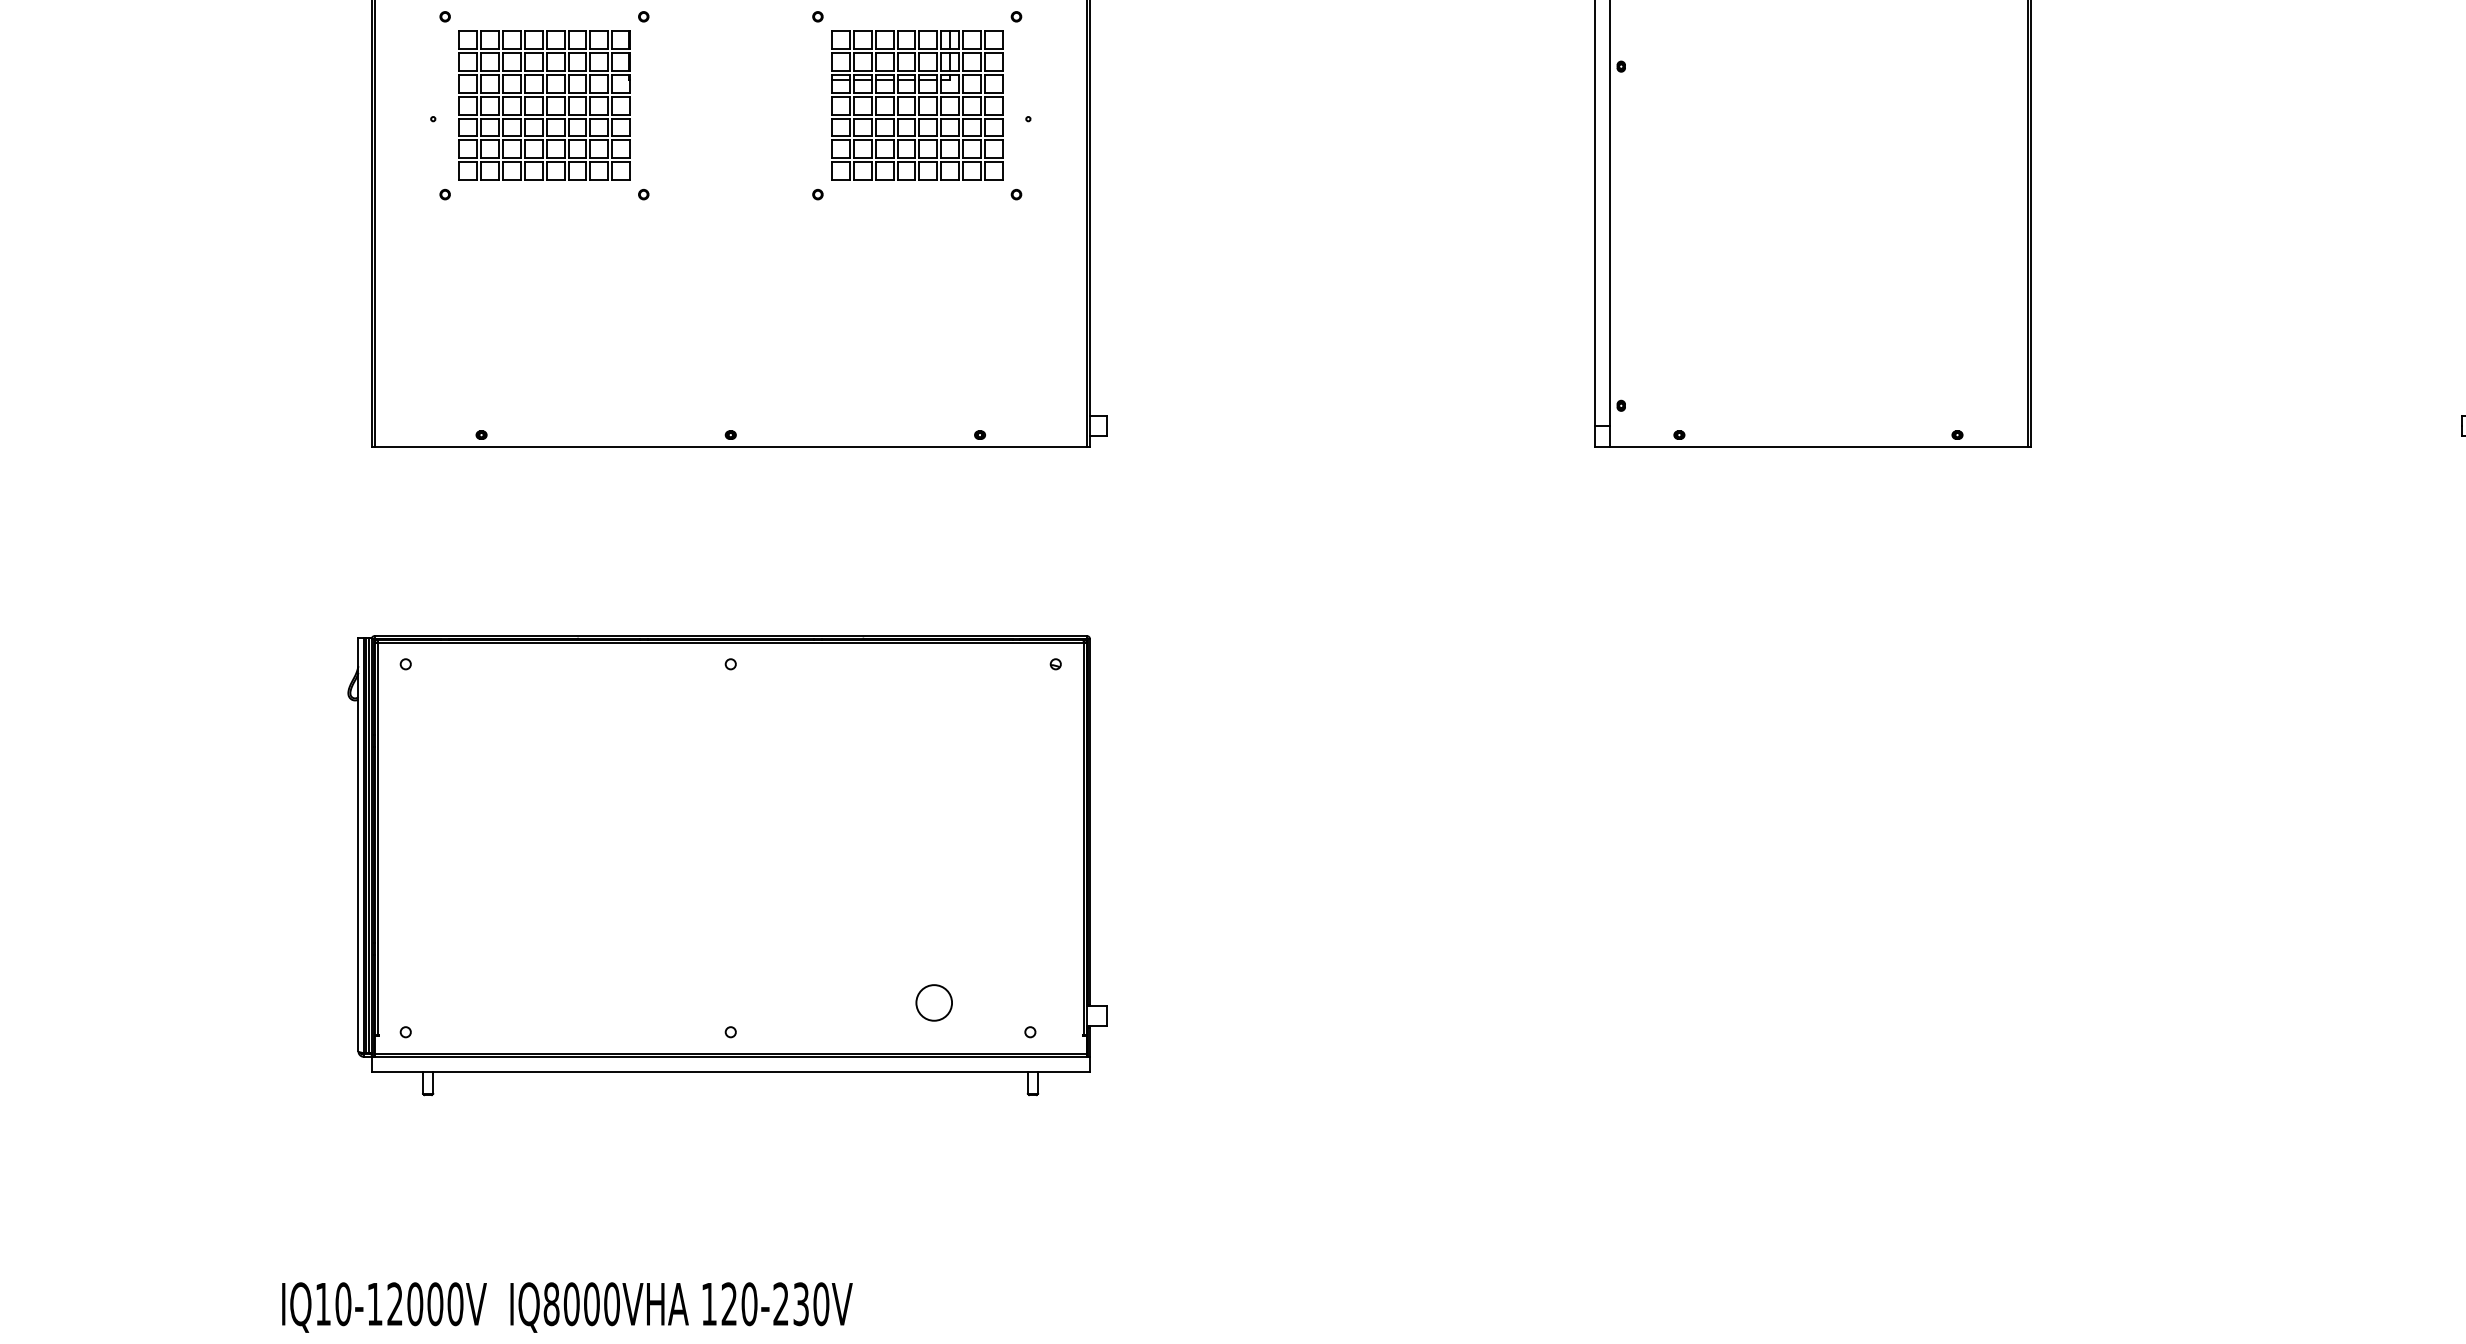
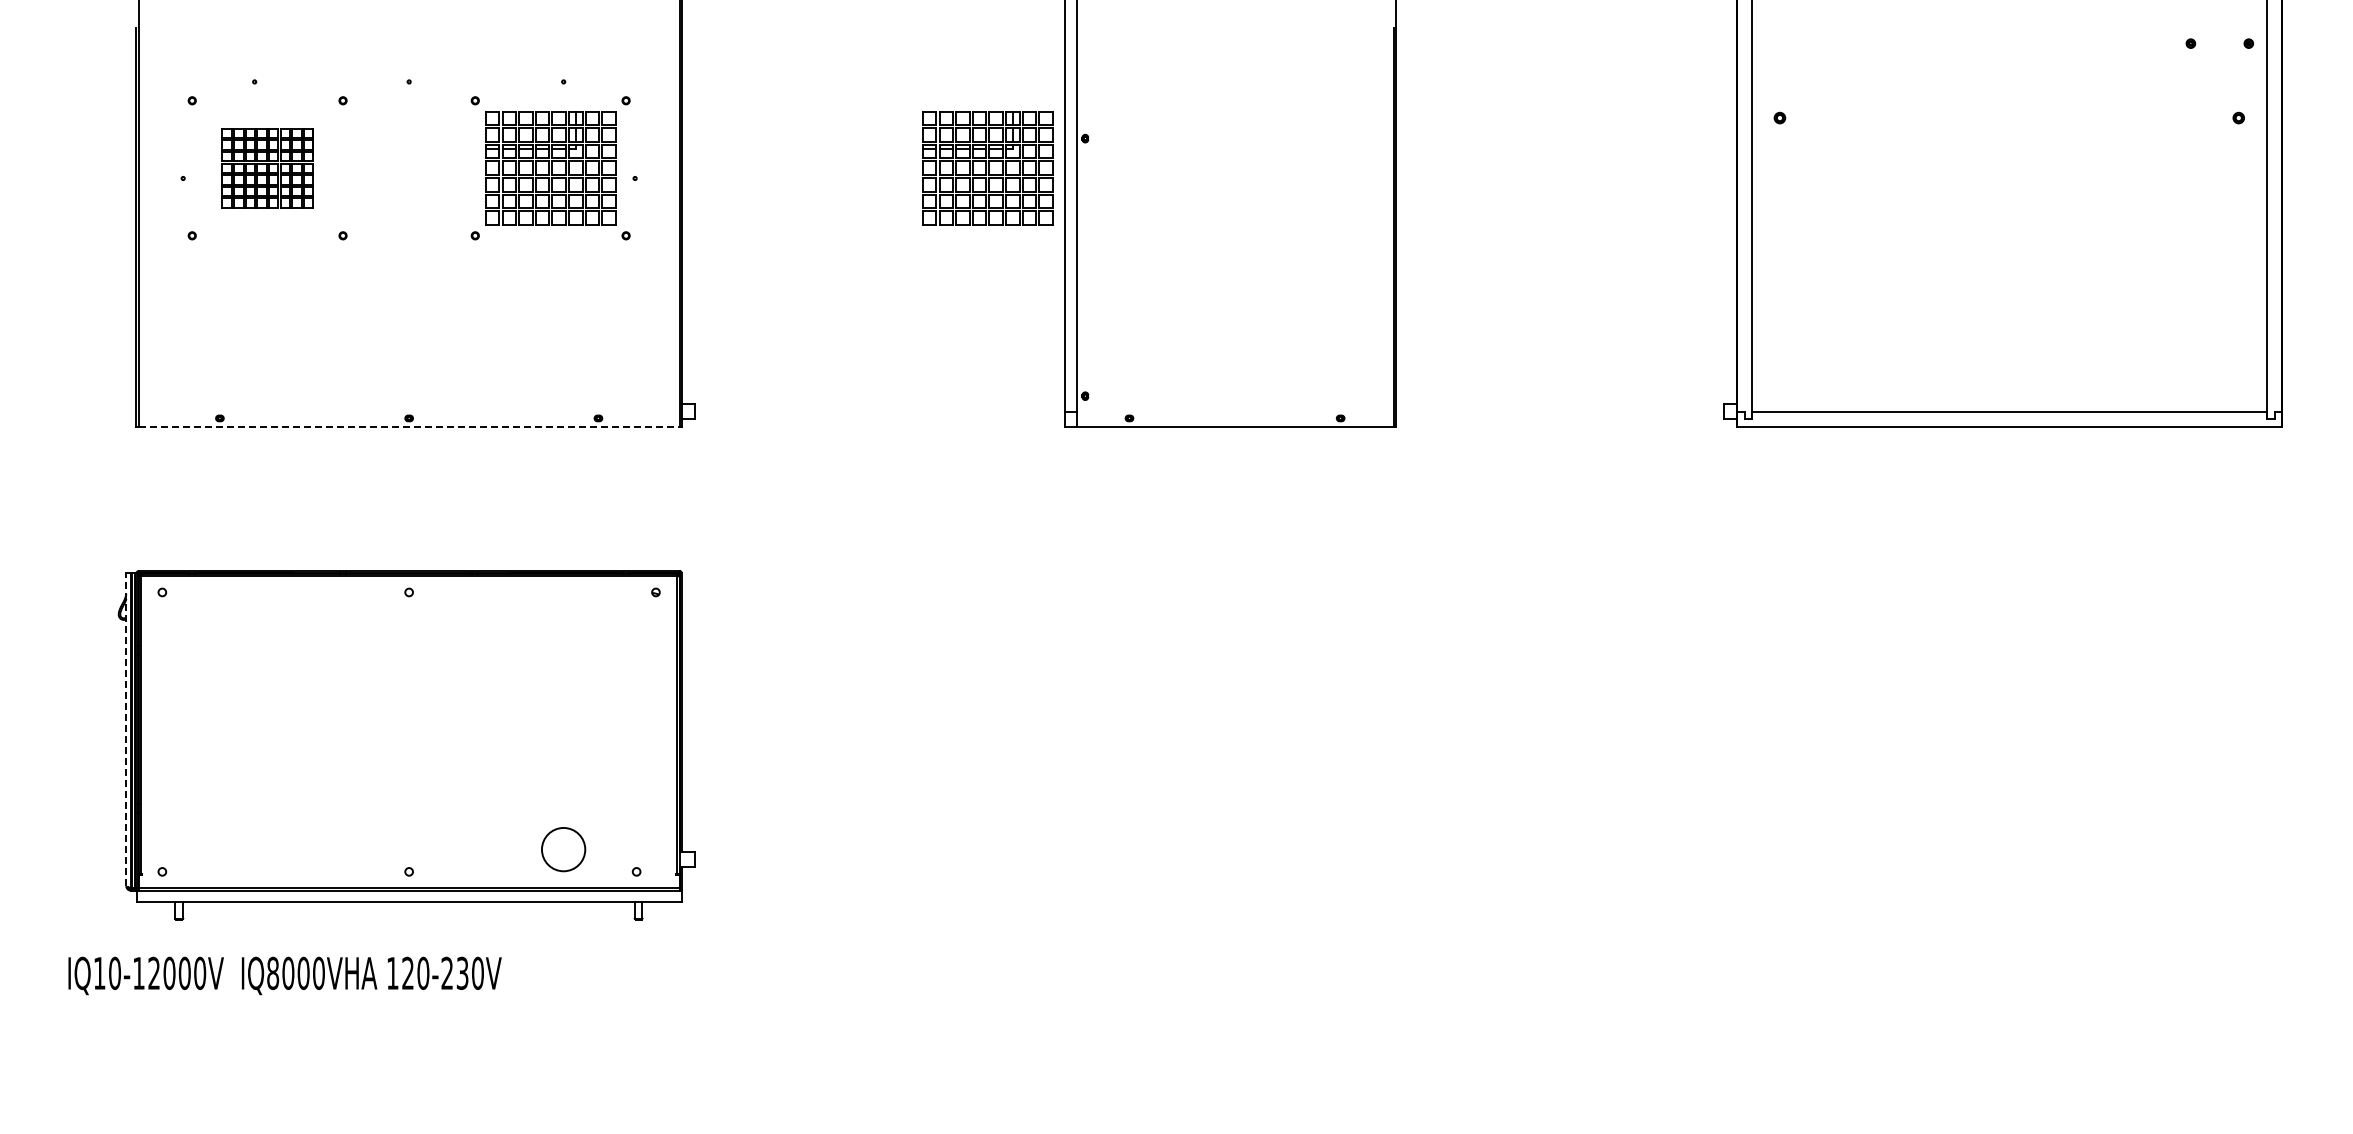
part: (544, 105) -> (267, 168), size x0.7
part: (1492, 105) -> (987, 168), added
line: (731, 447) -> (409, 427), solid -> dashed
line: (358, 844) -> (126, 729), solid -> dashed
circle: (934, 1002) -> (563, 849), size x1.6
text: (566, 1306) -> (284, 975), moved

